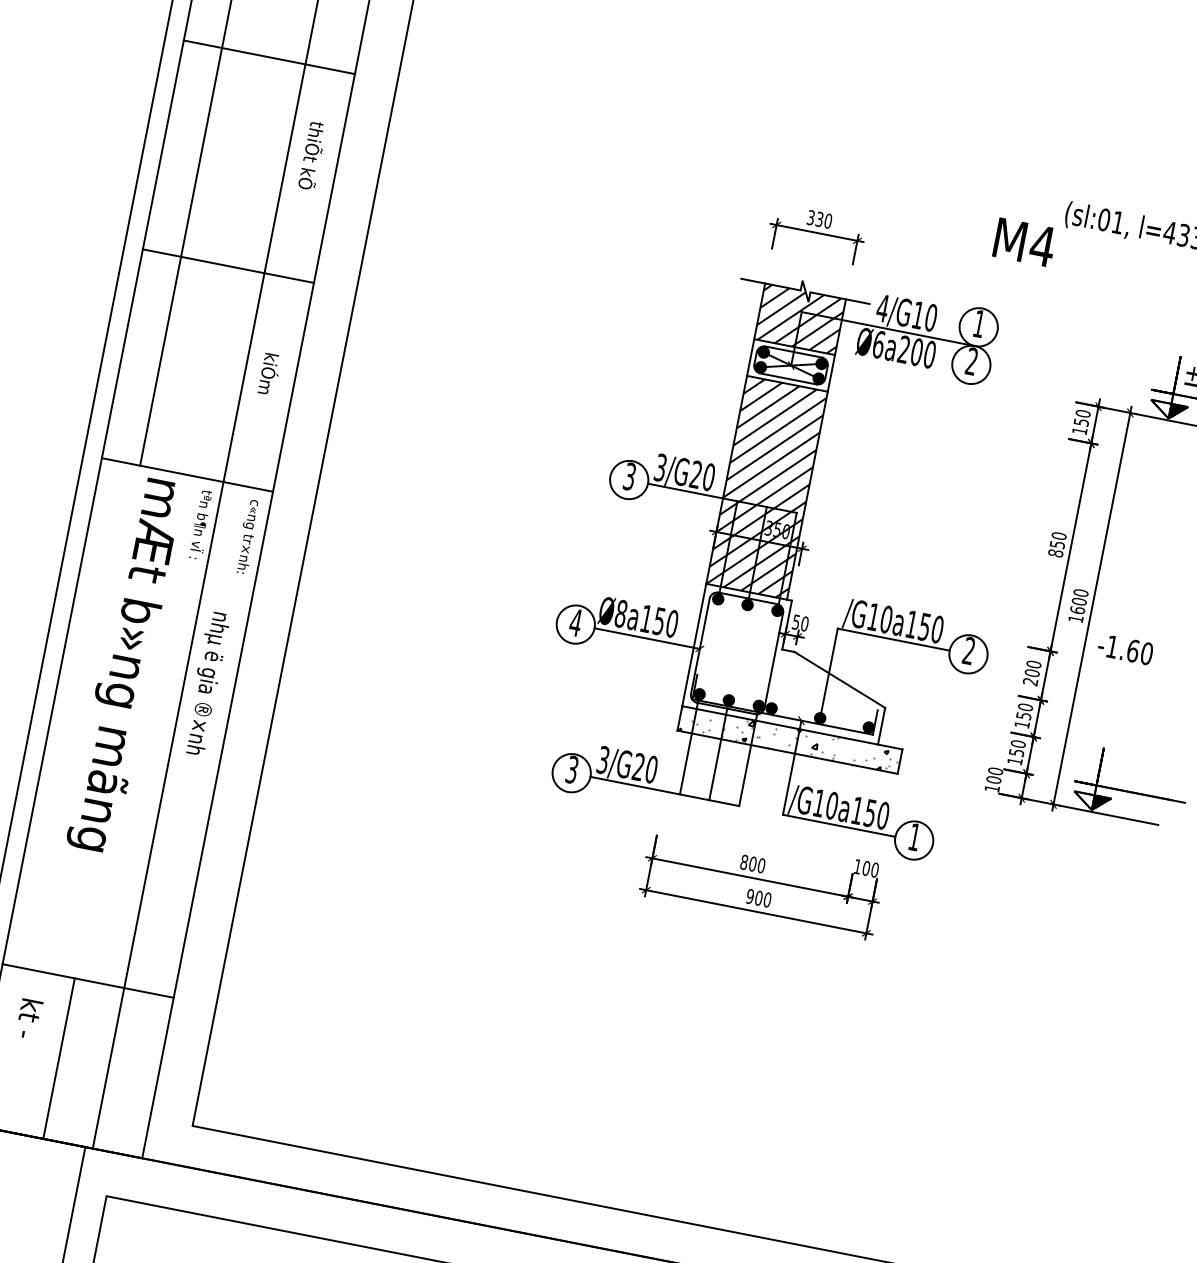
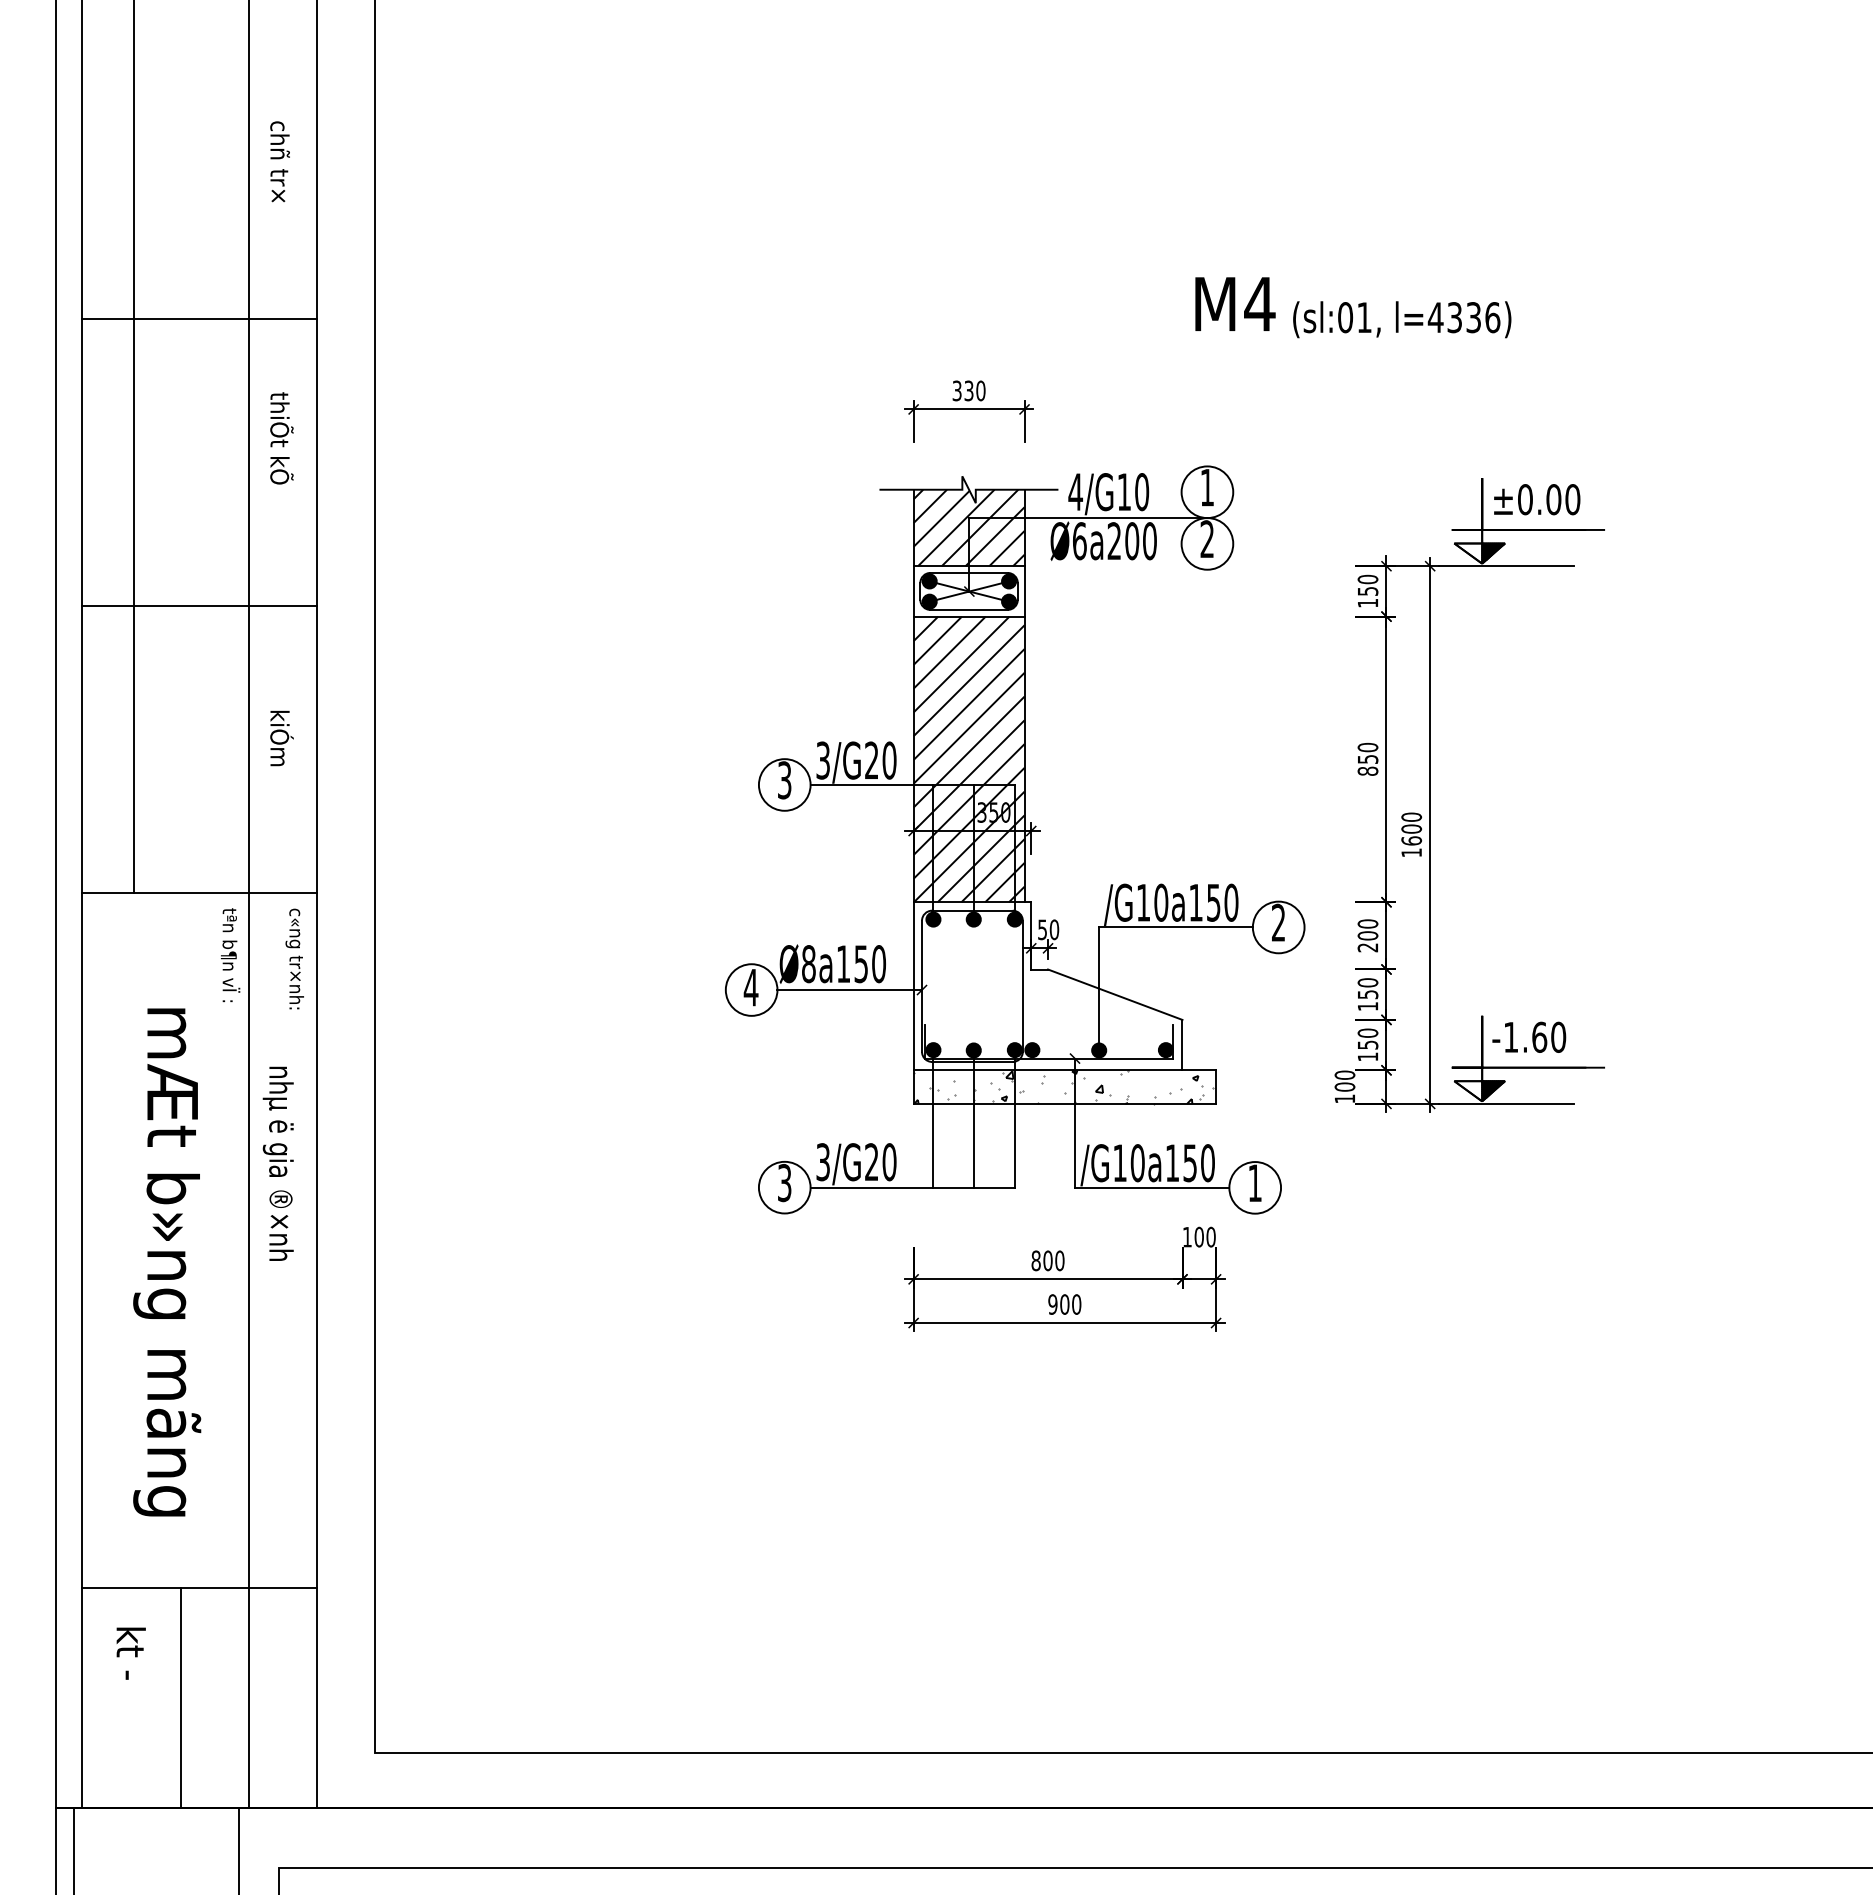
text: (1025, 242) -> (1235, 303), moved
text: (1125, 648) -> (1529, 1036), moved
text: (126, 665) -> (167, 1262), moved

